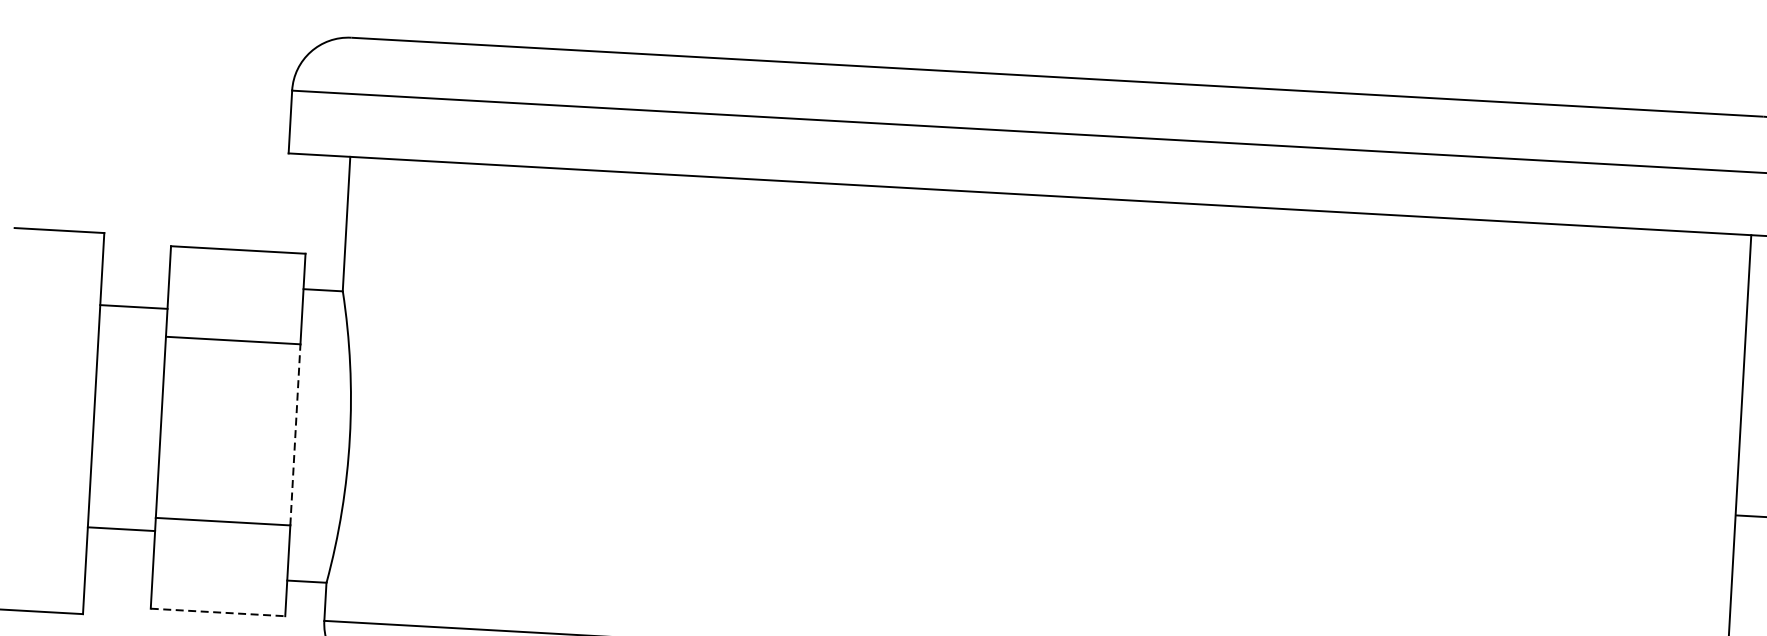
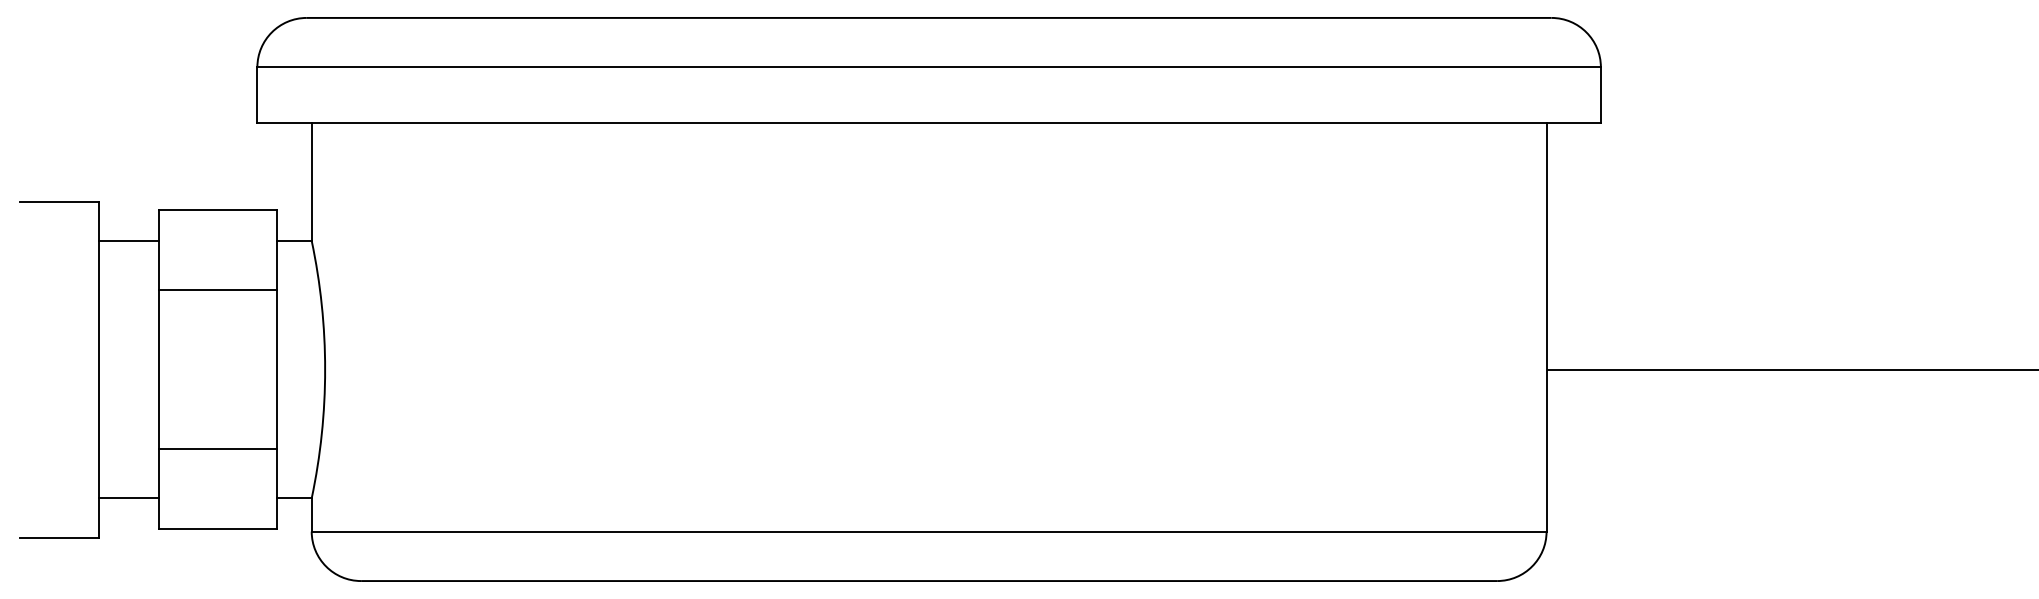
line: (133, 307) -> (128, 241), moved
line: (295, 434) -> (277, 369), dashed -> solid
line: (120, 529) -> (128, 498), moved
line: (218, 612) -> (218, 529), dashed -> solid

